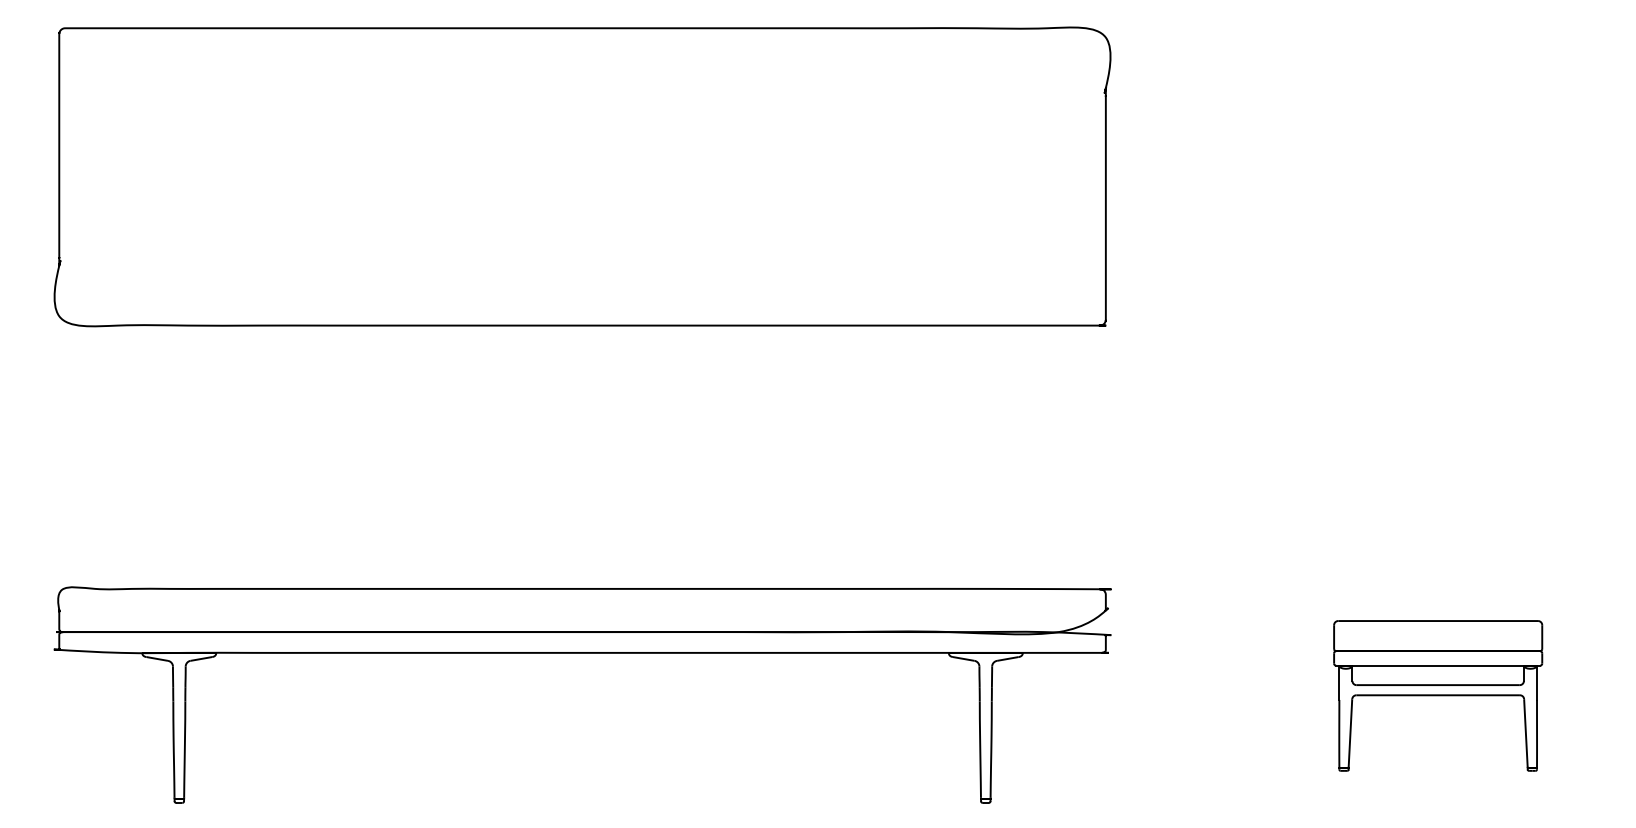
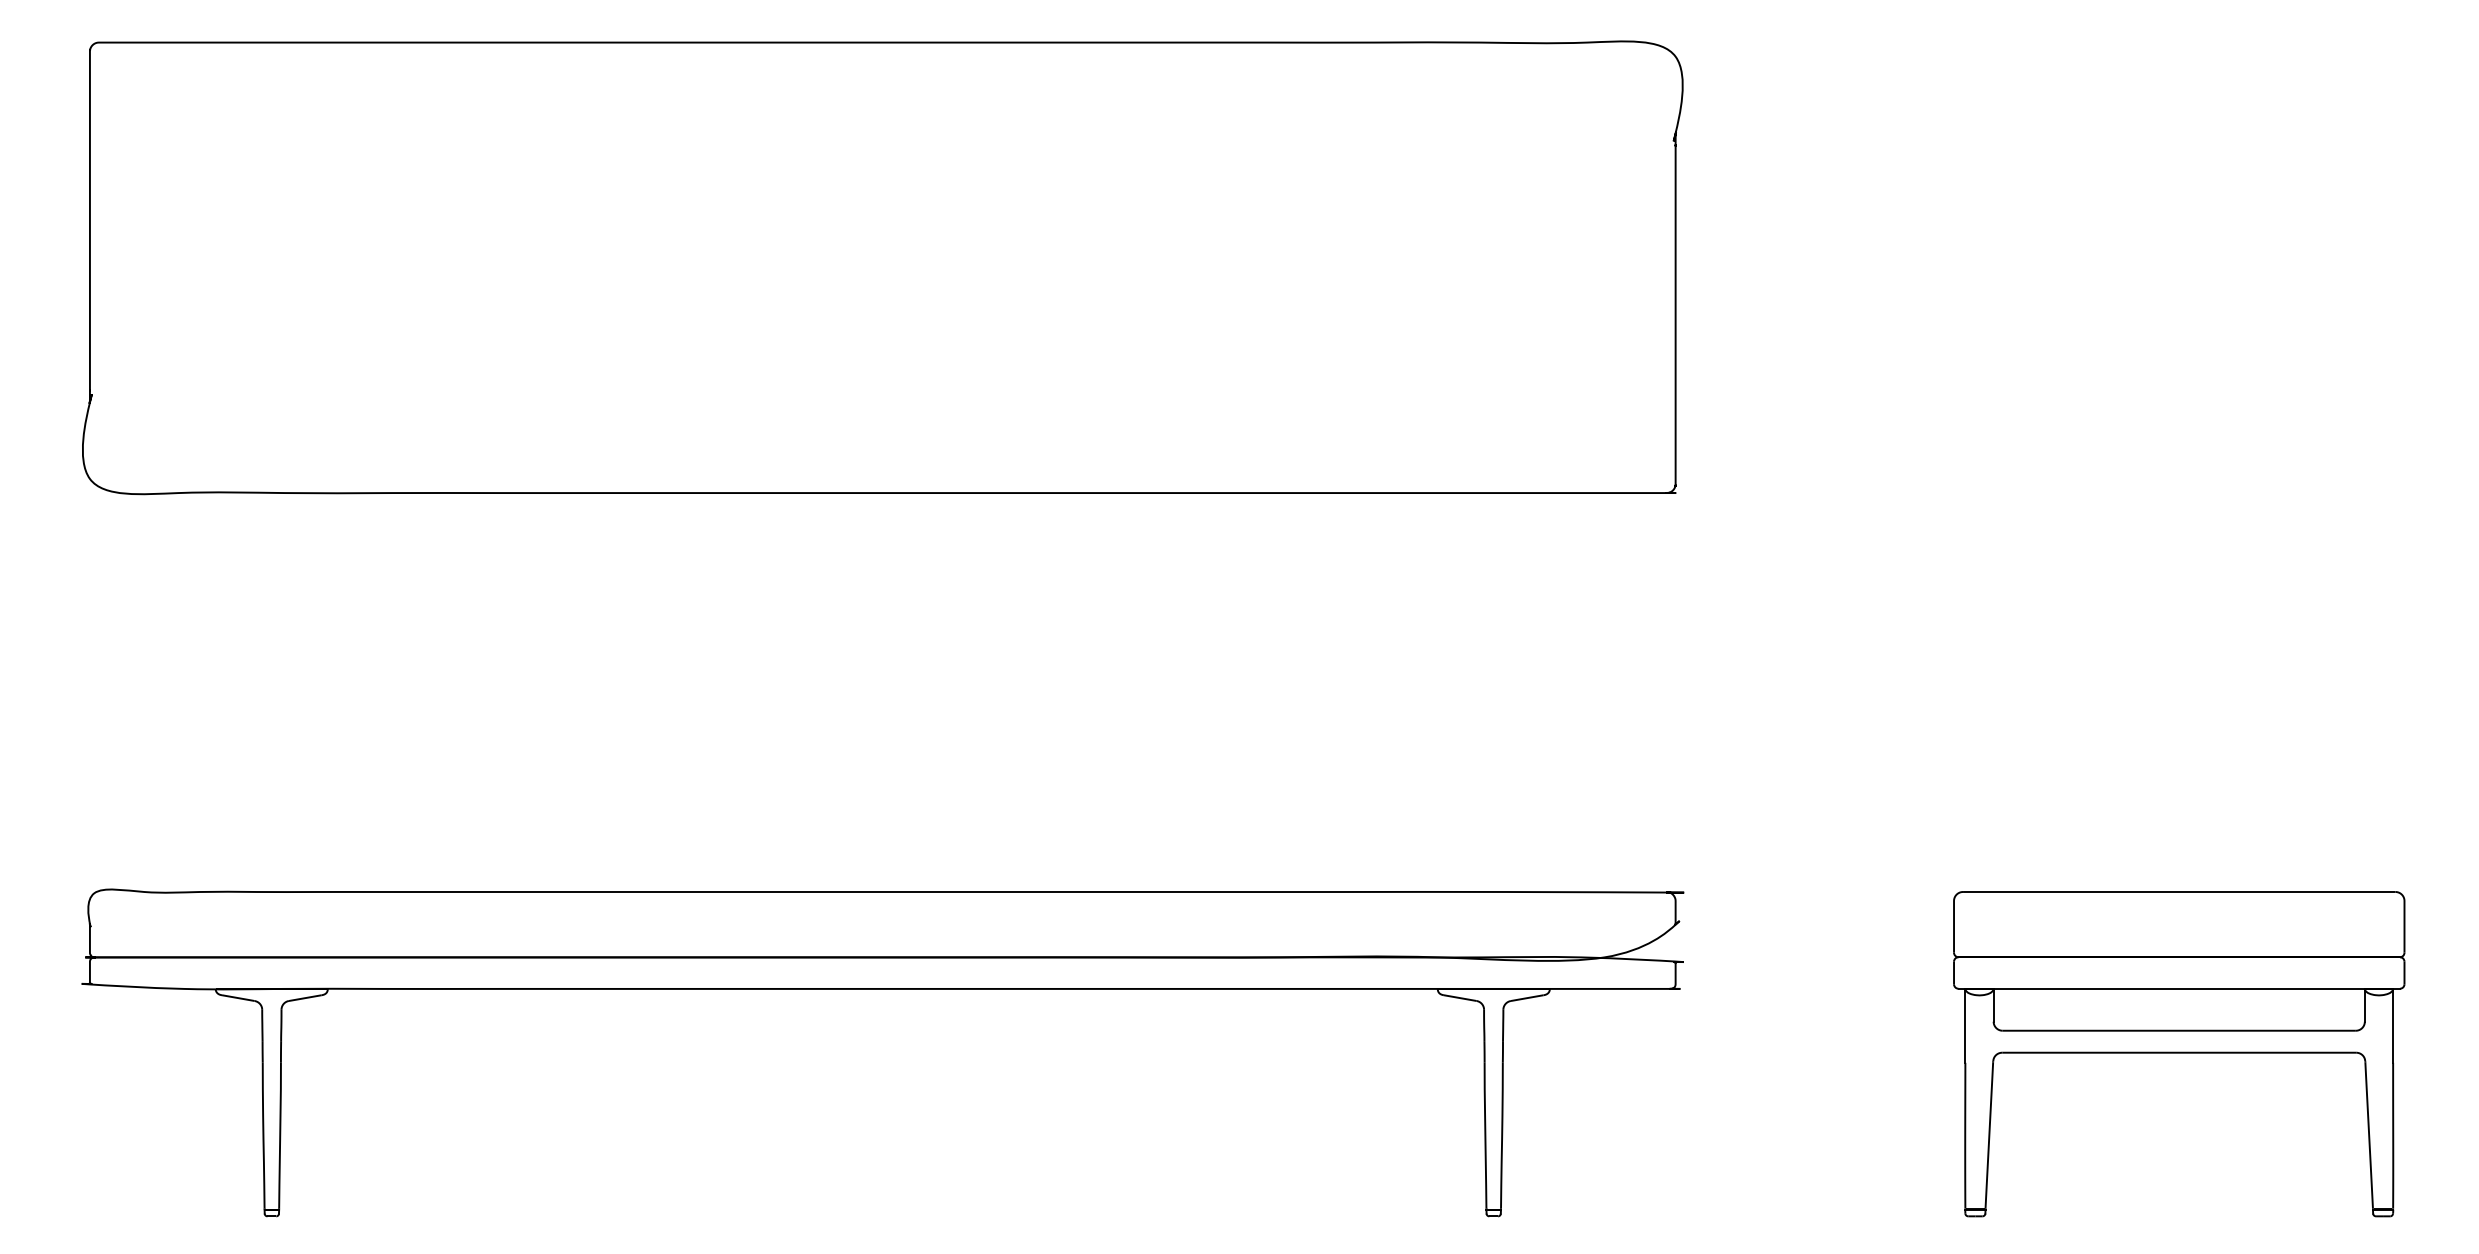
part: (1437, 695) -> (2178, 1053), size x1.43

